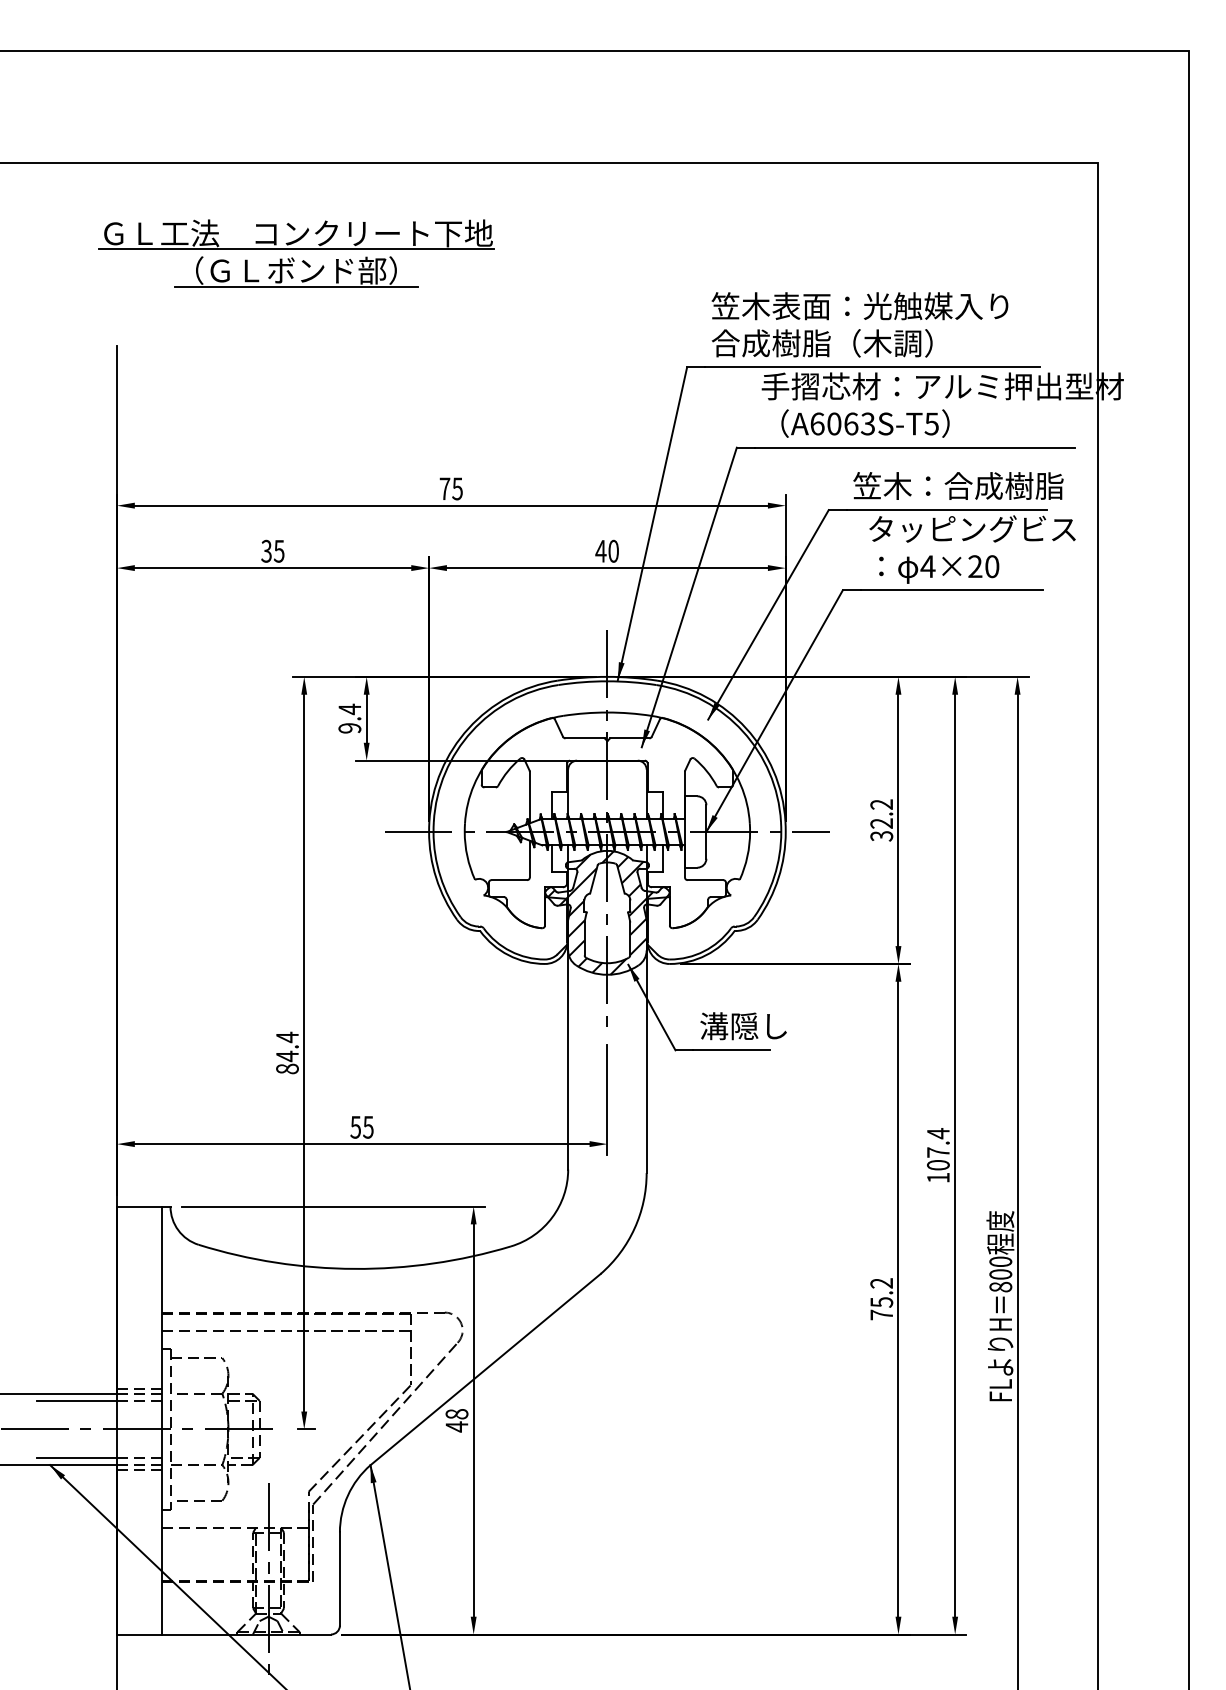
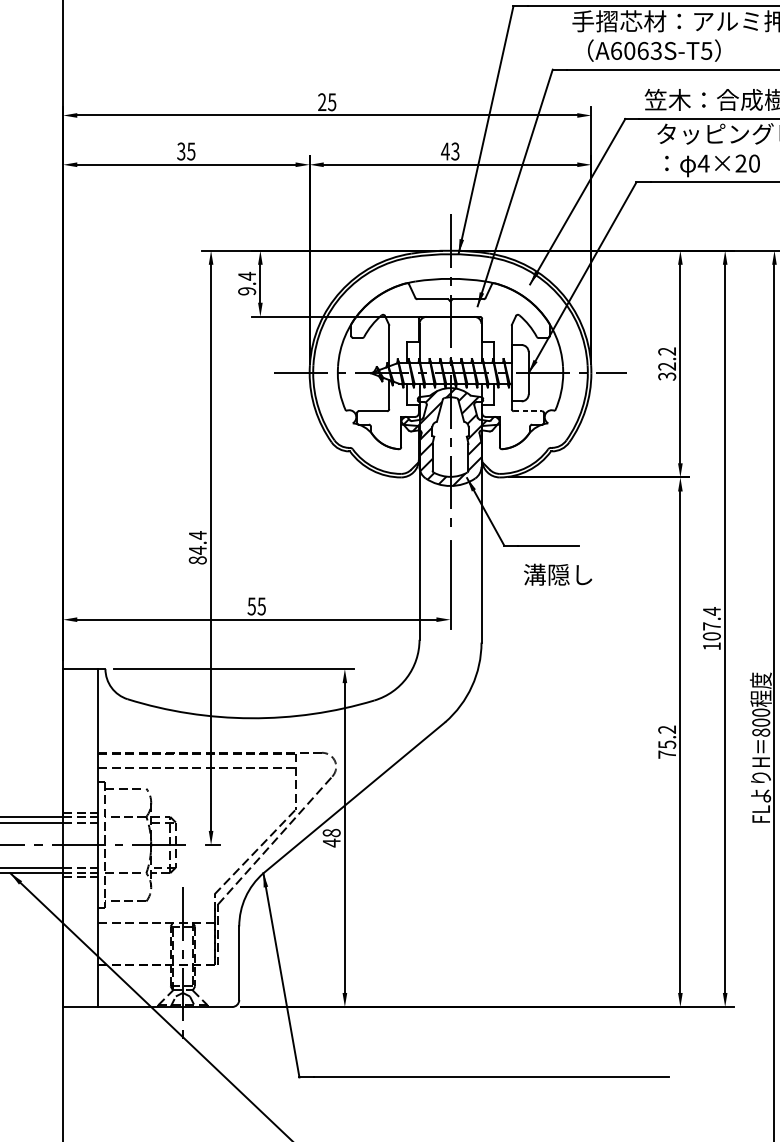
text: (444, 488) -> (321, 101), 75 -> 25
text: (613, 551) -> (455, 151), 40 -> 43
line: (705, 880) -> (527, 411), solid -> dashed
text: (743, 1026) -> (557, 575), moved

